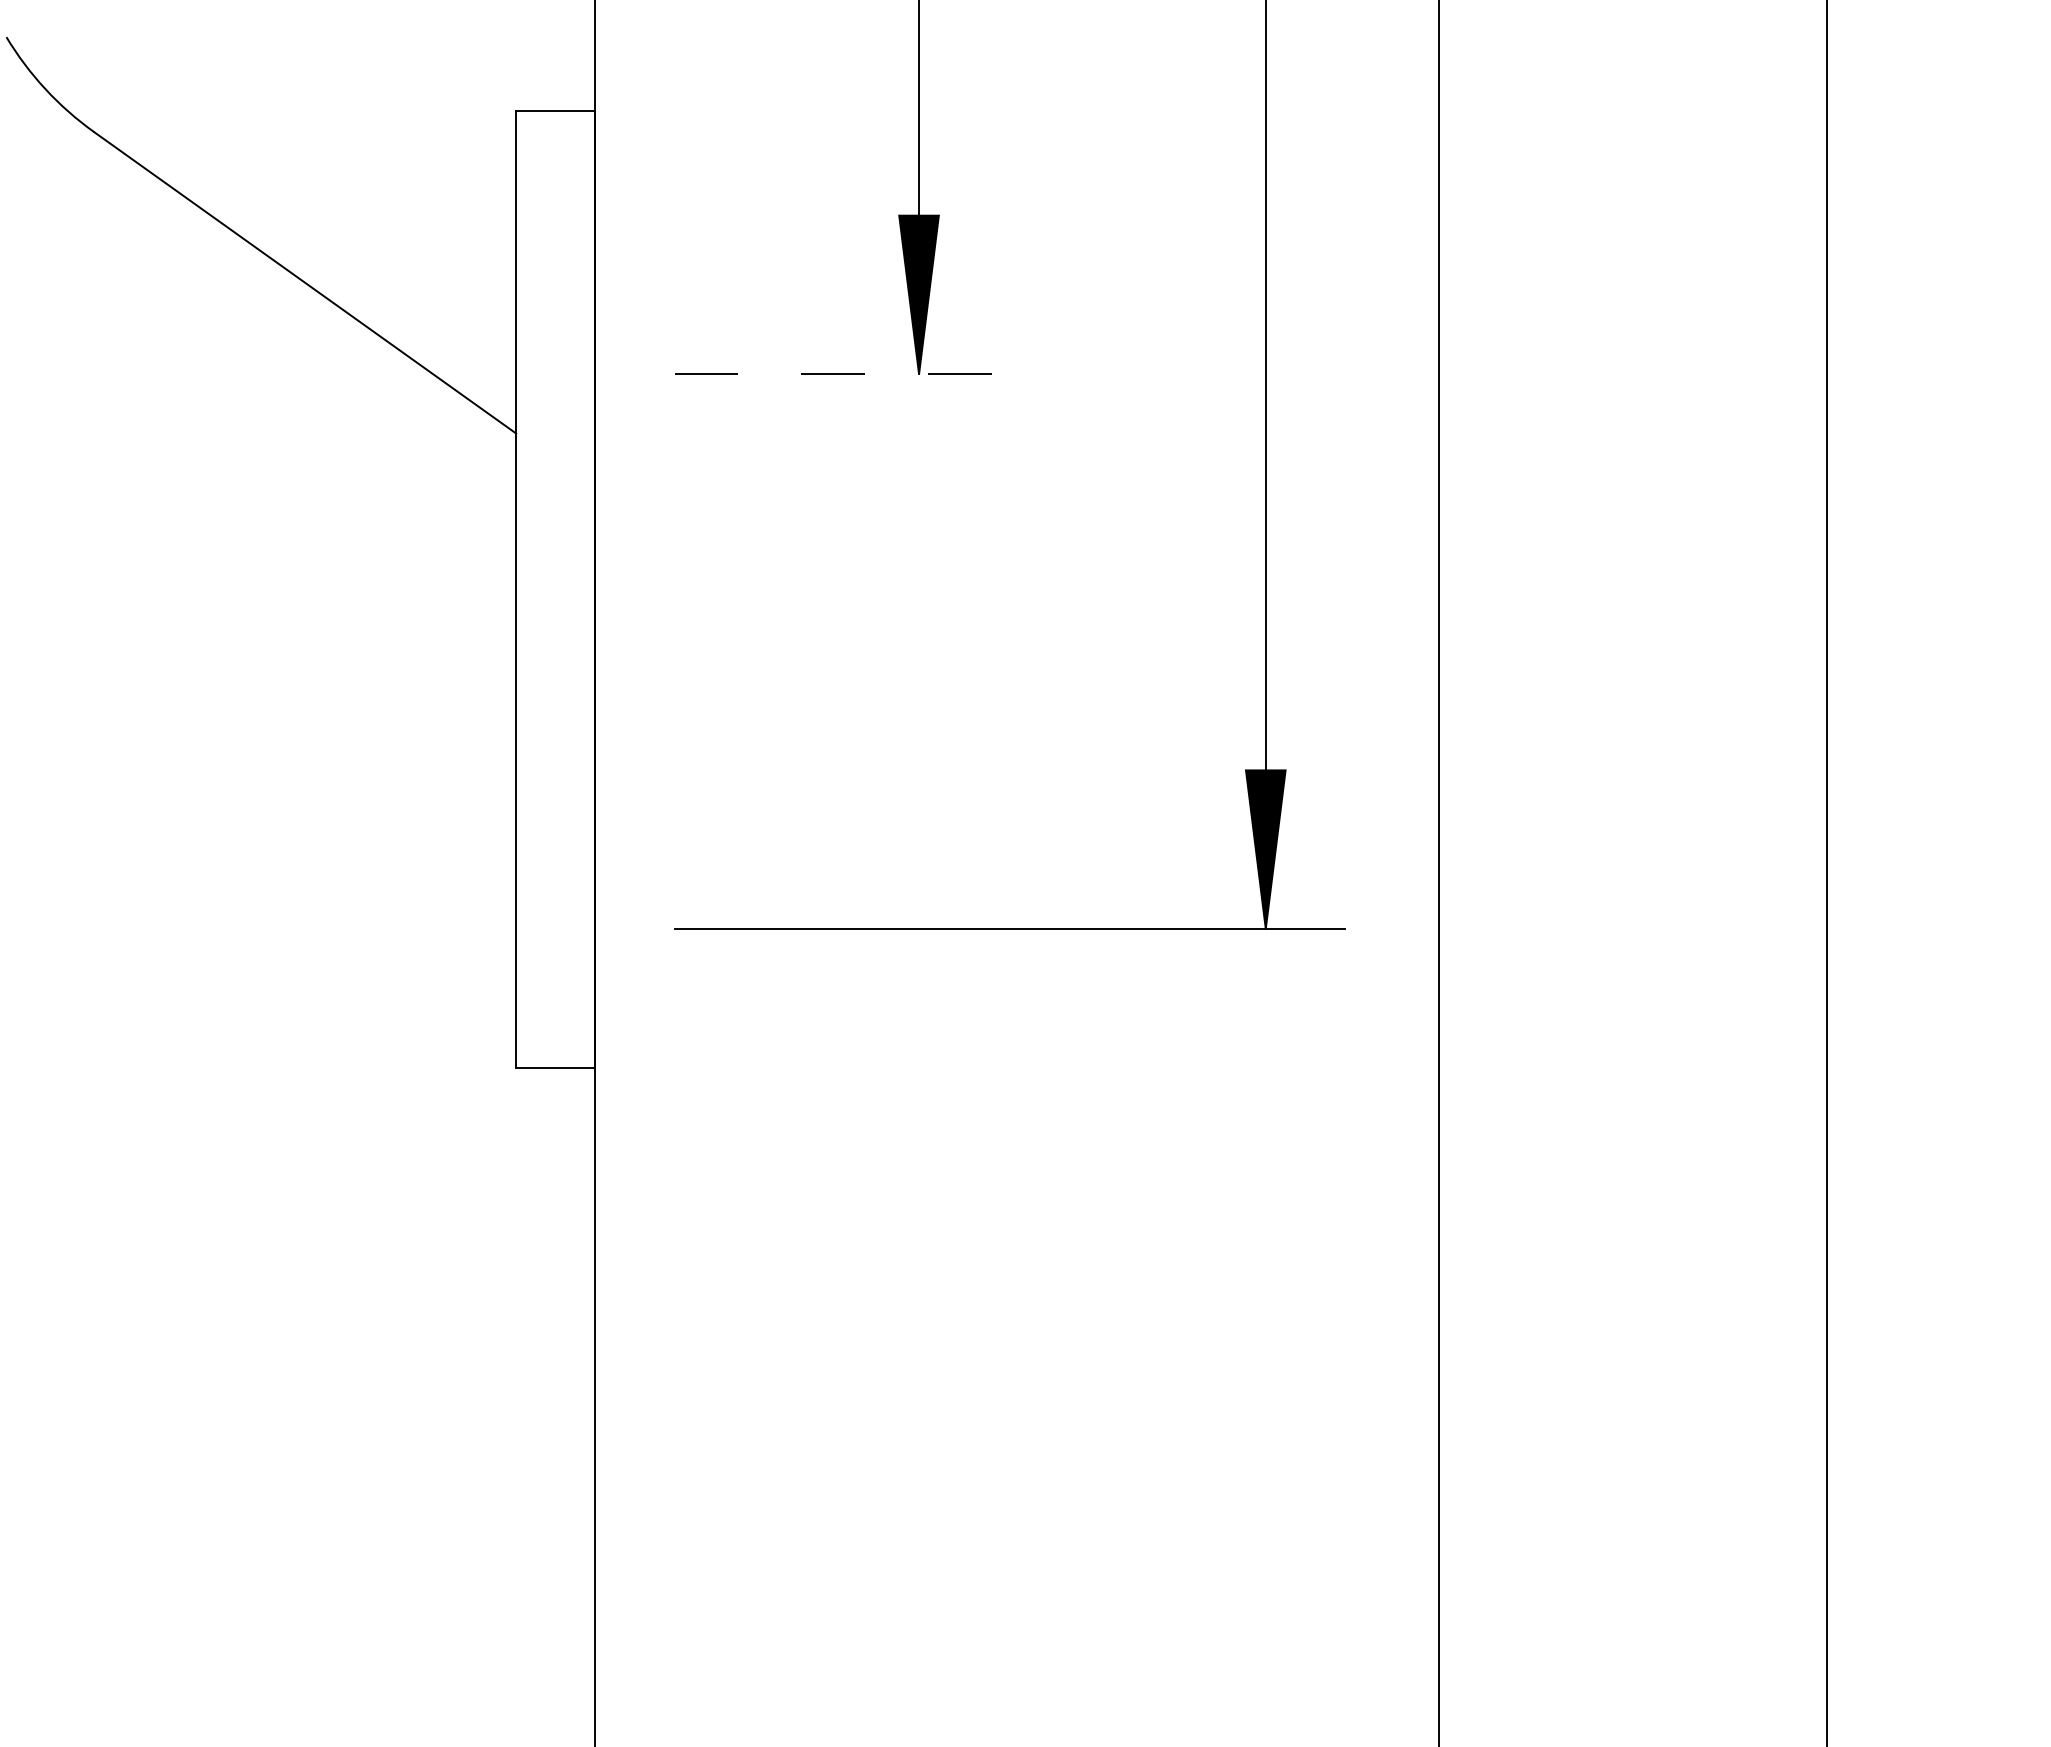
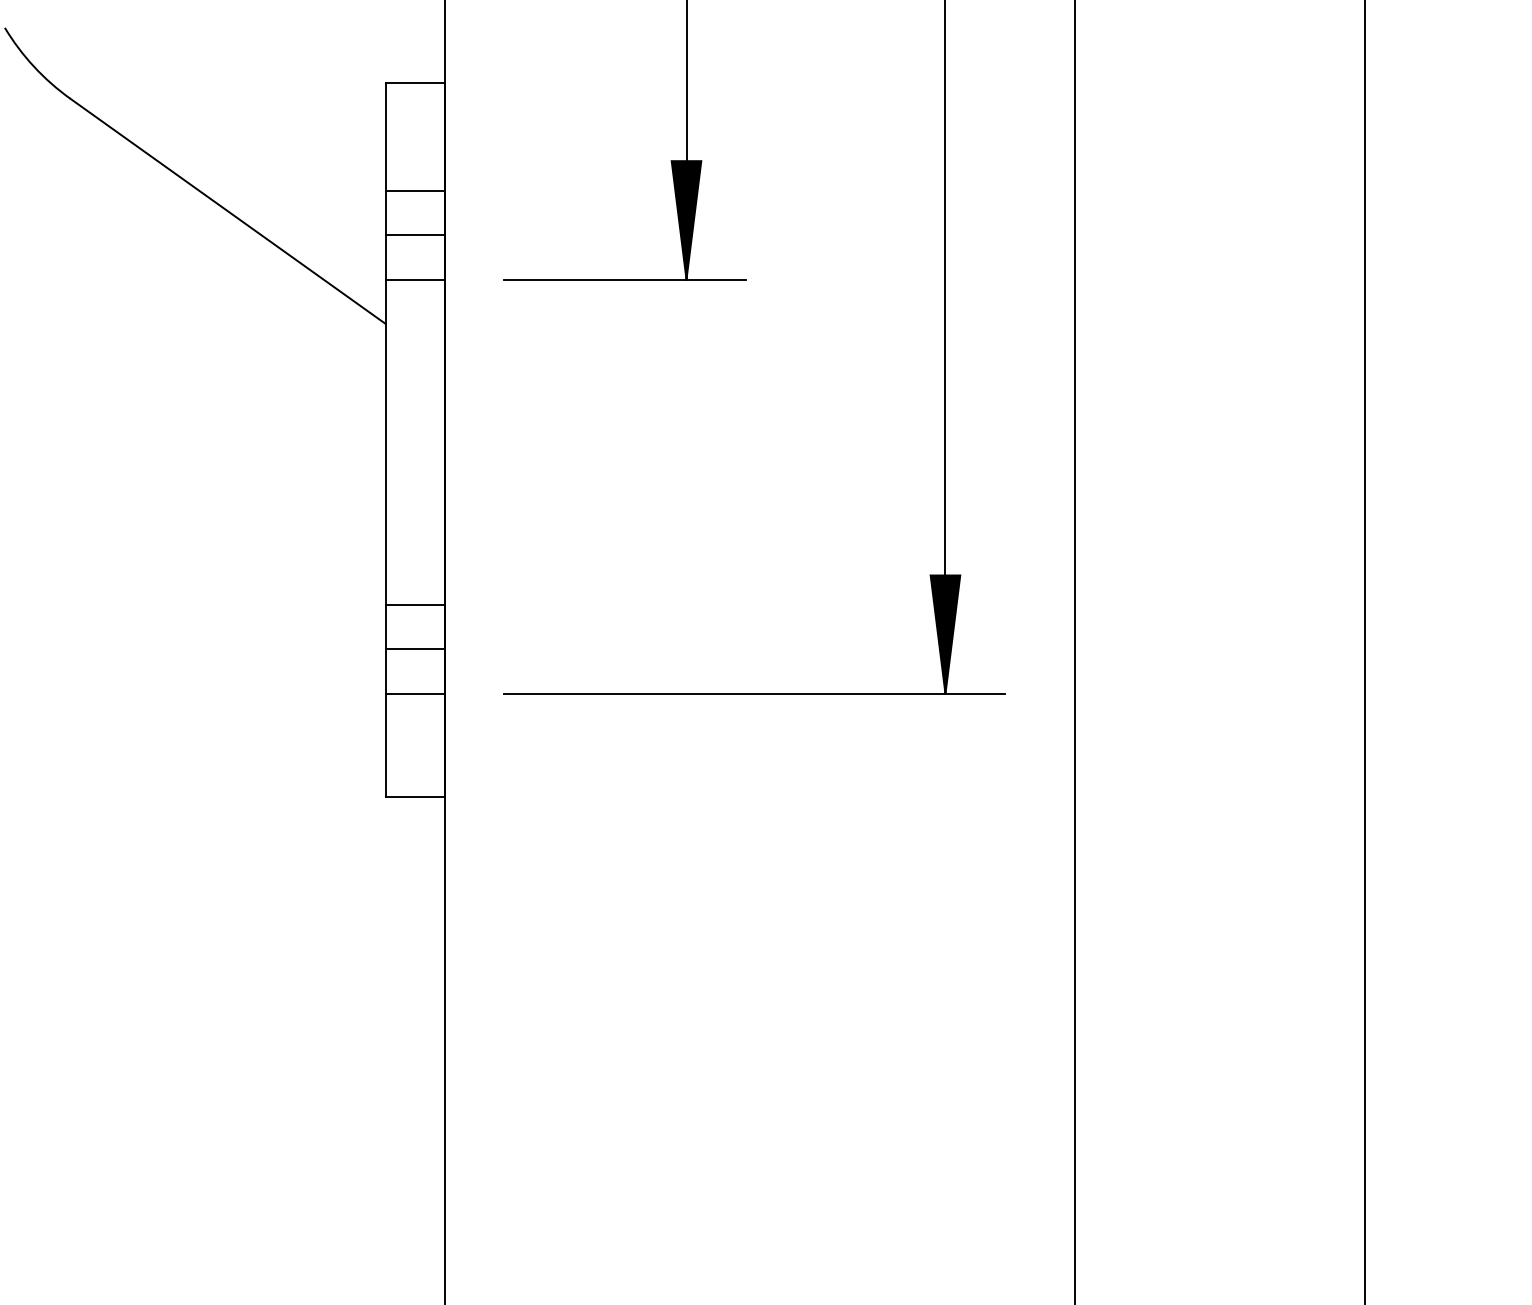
line: (555, 255) -> (414, 190), added
line: (555, 314) -> (414, 234), added
line: (555, 374) -> (414, 279), added
line: (836, 374) -> (624, 279), dashed -> solid
line: (555, 810) -> (414, 605), added
line: (555, 869) -> (414, 649), added
line: (555, 928) -> (414, 693), added

